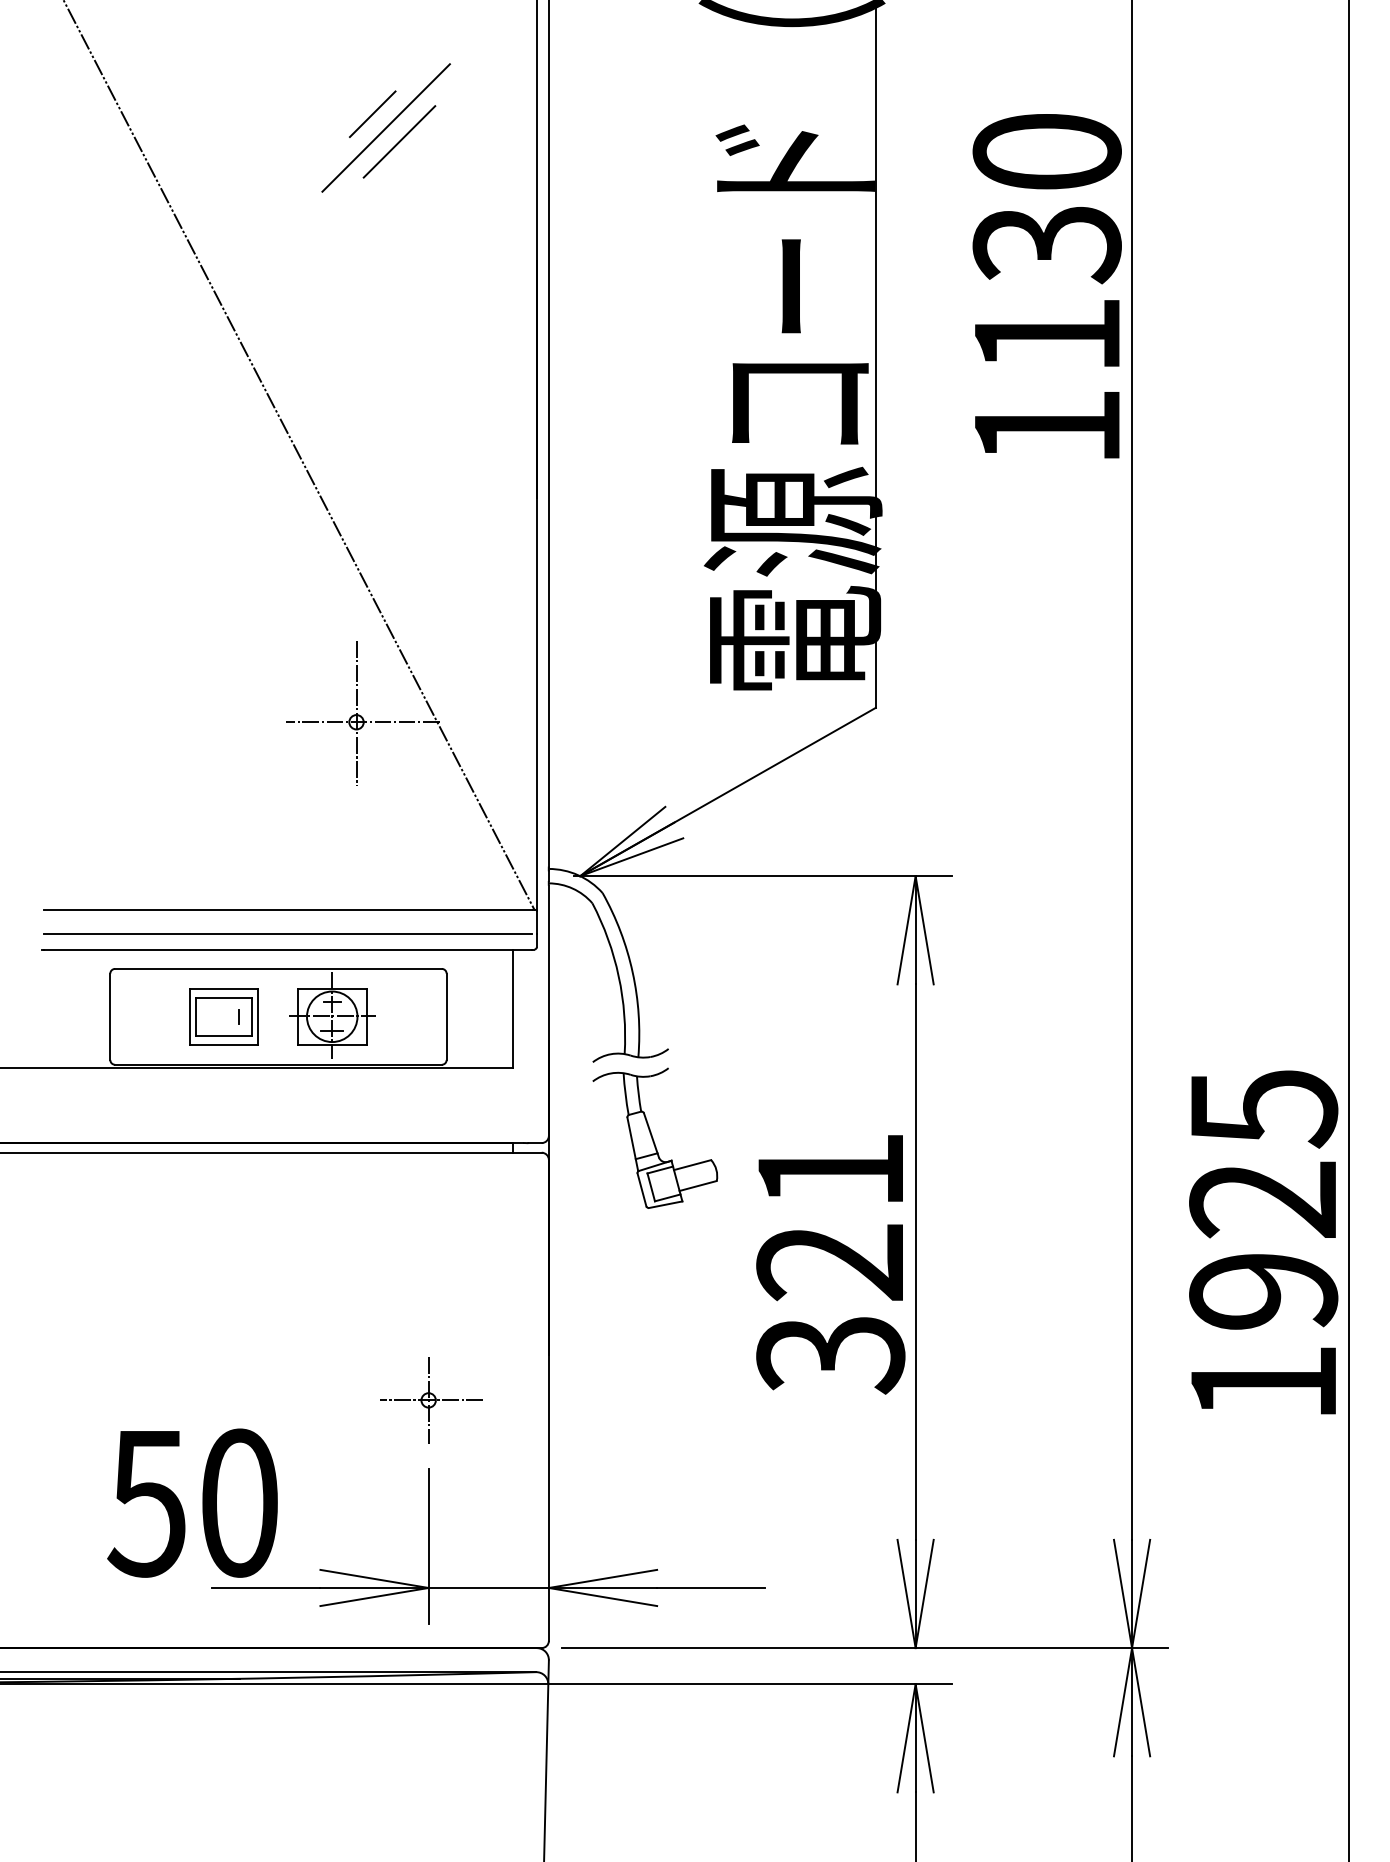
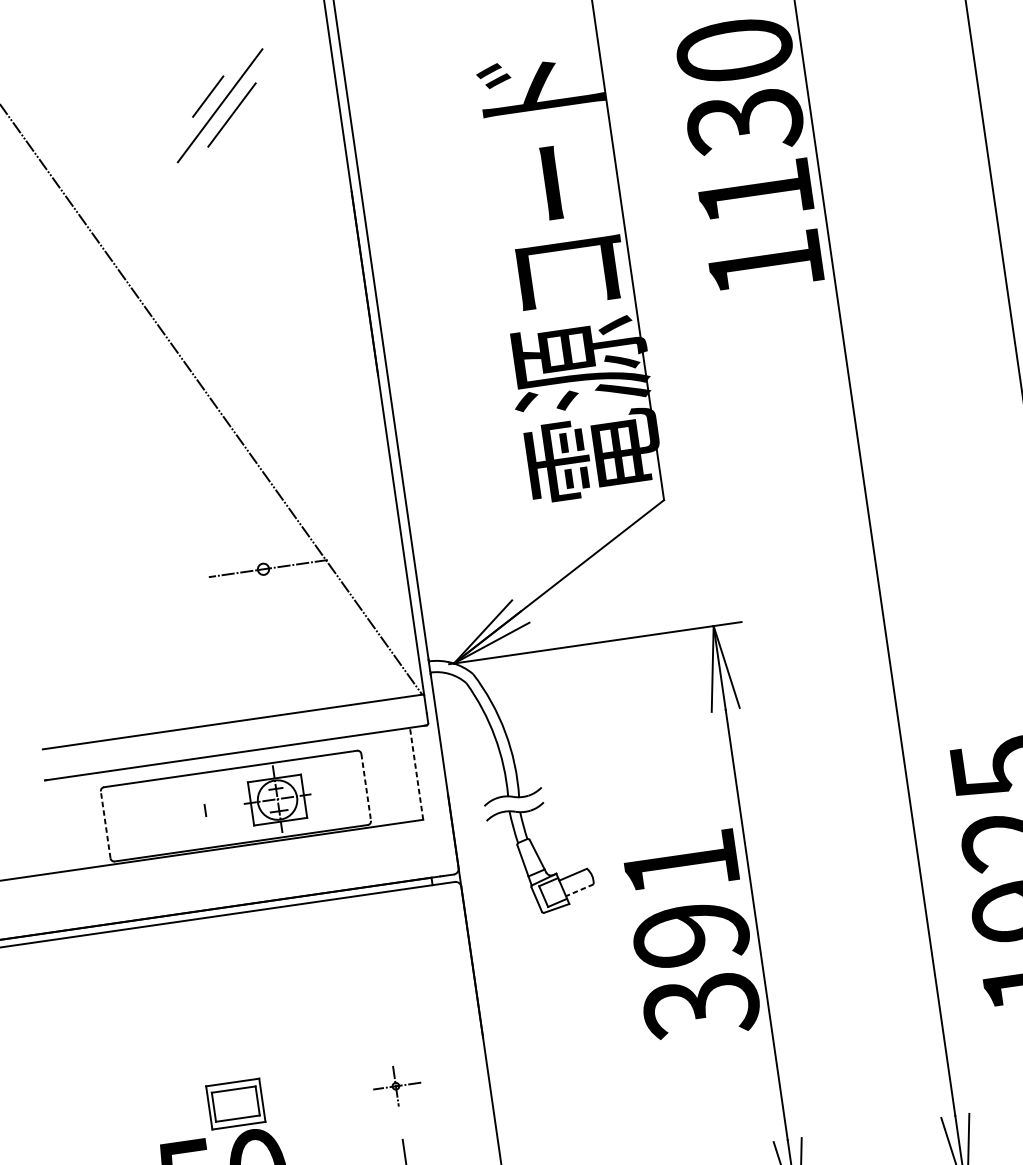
line: (356, 713) -> (262, 562), removed
line: (287, 934) -> (233, 741), removed
line: (512, 1008) -> (416, 773), solid -> dashed
line: (110, 1016) -> (105, 824), solid -> dashed
part: (223, 1016) -> (235, 1103), moved
line: (446, 1017) -> (366, 787), solid -> dashed
line: (697, 1186) -> (579, 890), solid -> dashed
text: (830, 1262) -> (690, 934), 321 -> 391
part: (431, 1400) -> (397, 1086), size x0.6

